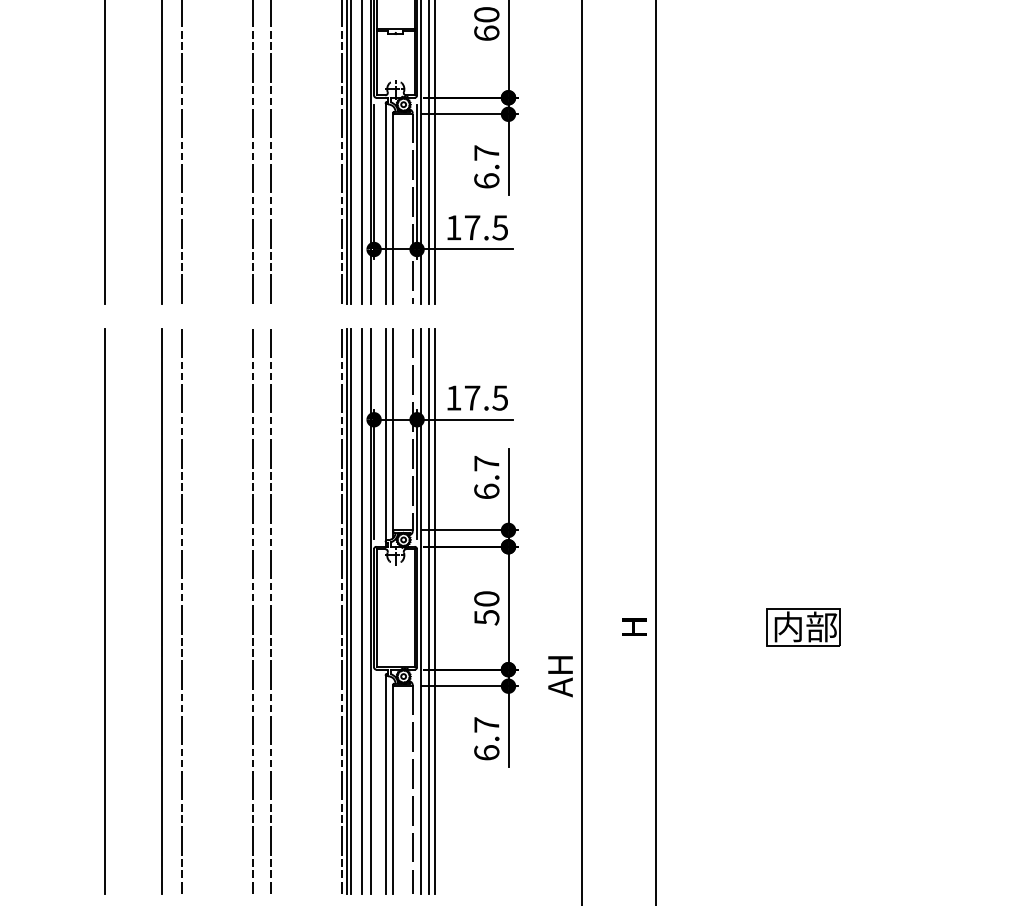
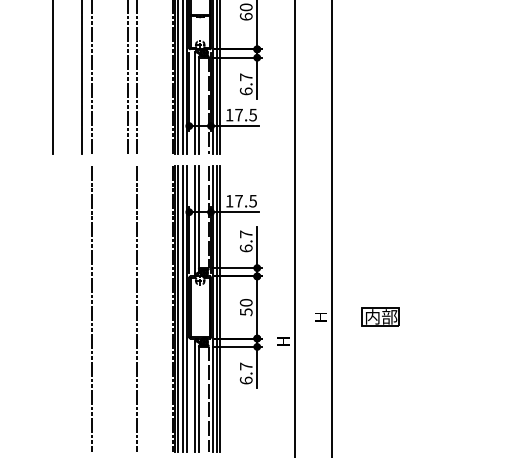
line: (105, 610) -> (53, 308), removed
line: (162, 610) -> (82, 308), removed
line: (253, 610) -> (128, 308), removed
part: (803, 626) -> (380, 316), moved
text: (560, 675) -> (283, 341), AH -> H

